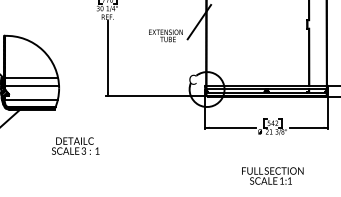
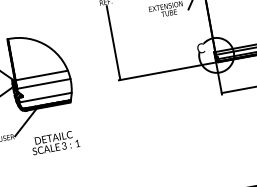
text: (75, 145) -> (55, 141), moved

